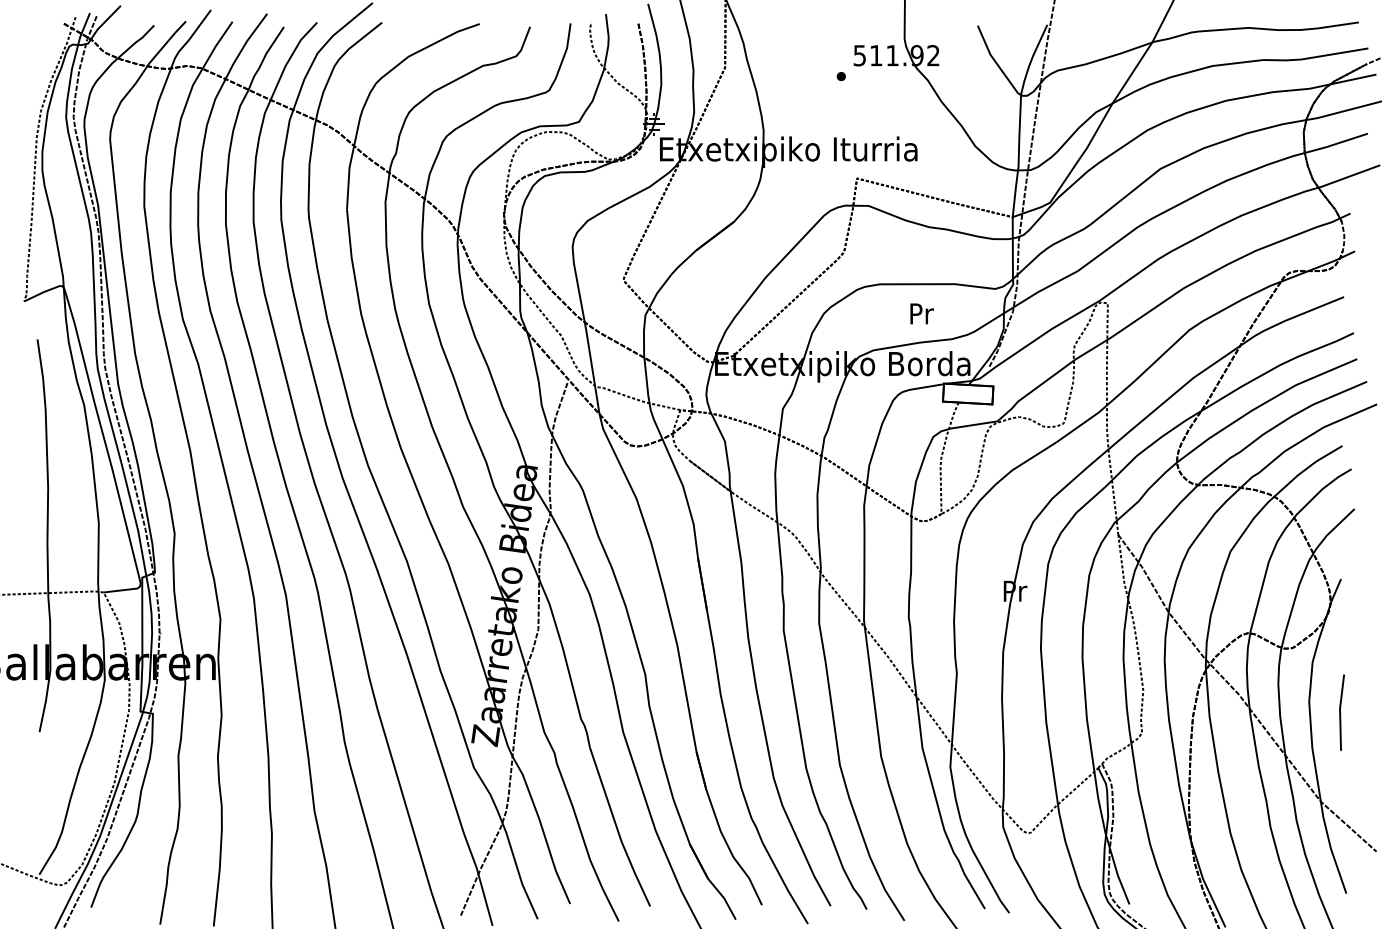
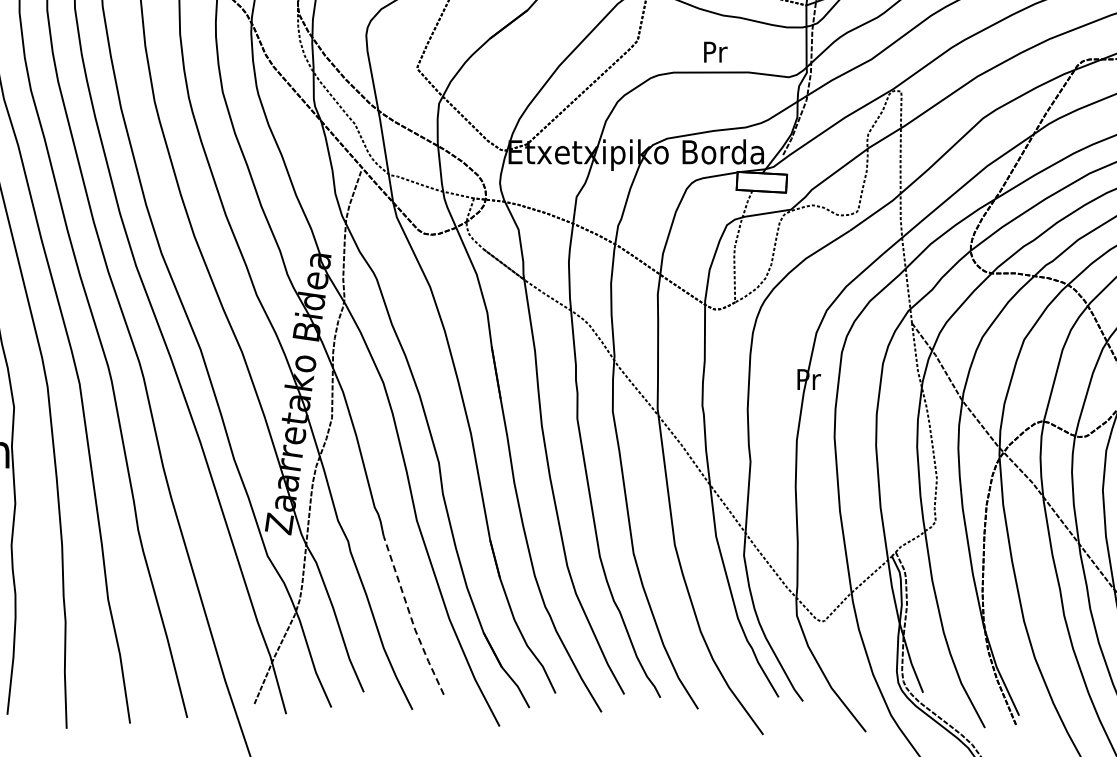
text: (921, 313) -> (715, 51), moved
line: (617, 829) -> (411, 617), solid -> dashed

